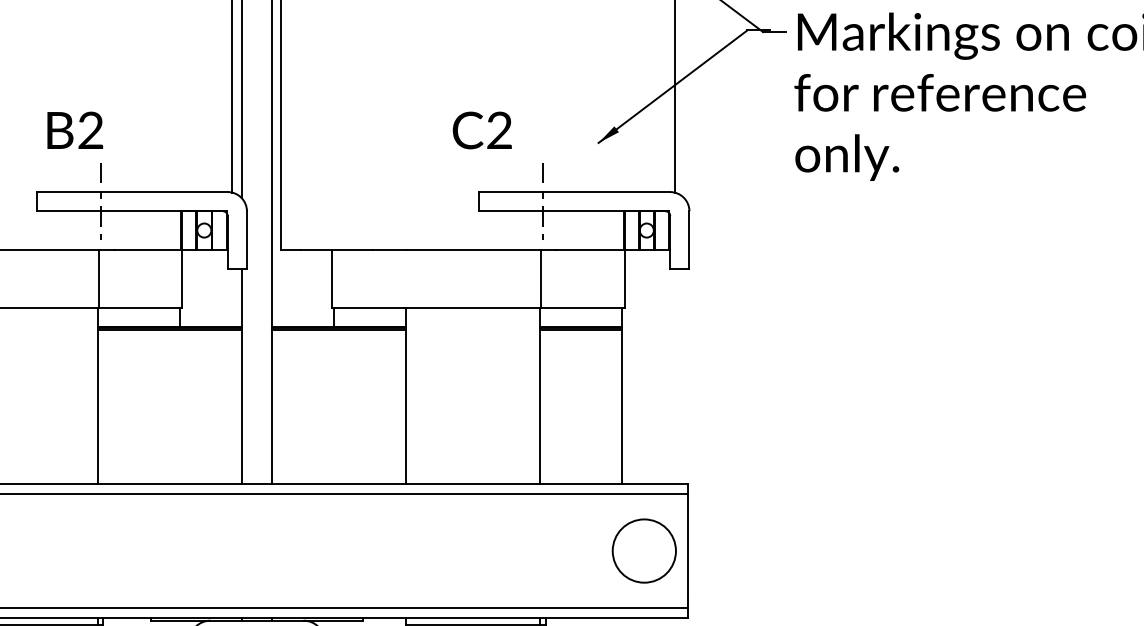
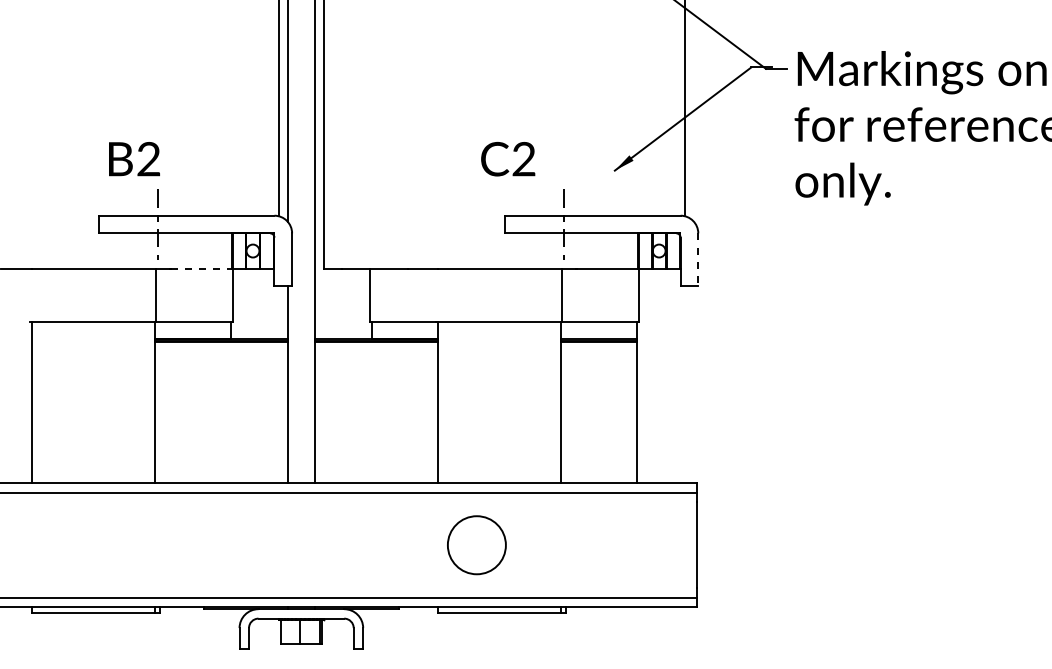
line: (689, 240) -> (698, 260), solid -> dashed
line: (148, 249) -> (201, 268), solid -> dashed
circle: (643, 551) -> (476, 545), moved

